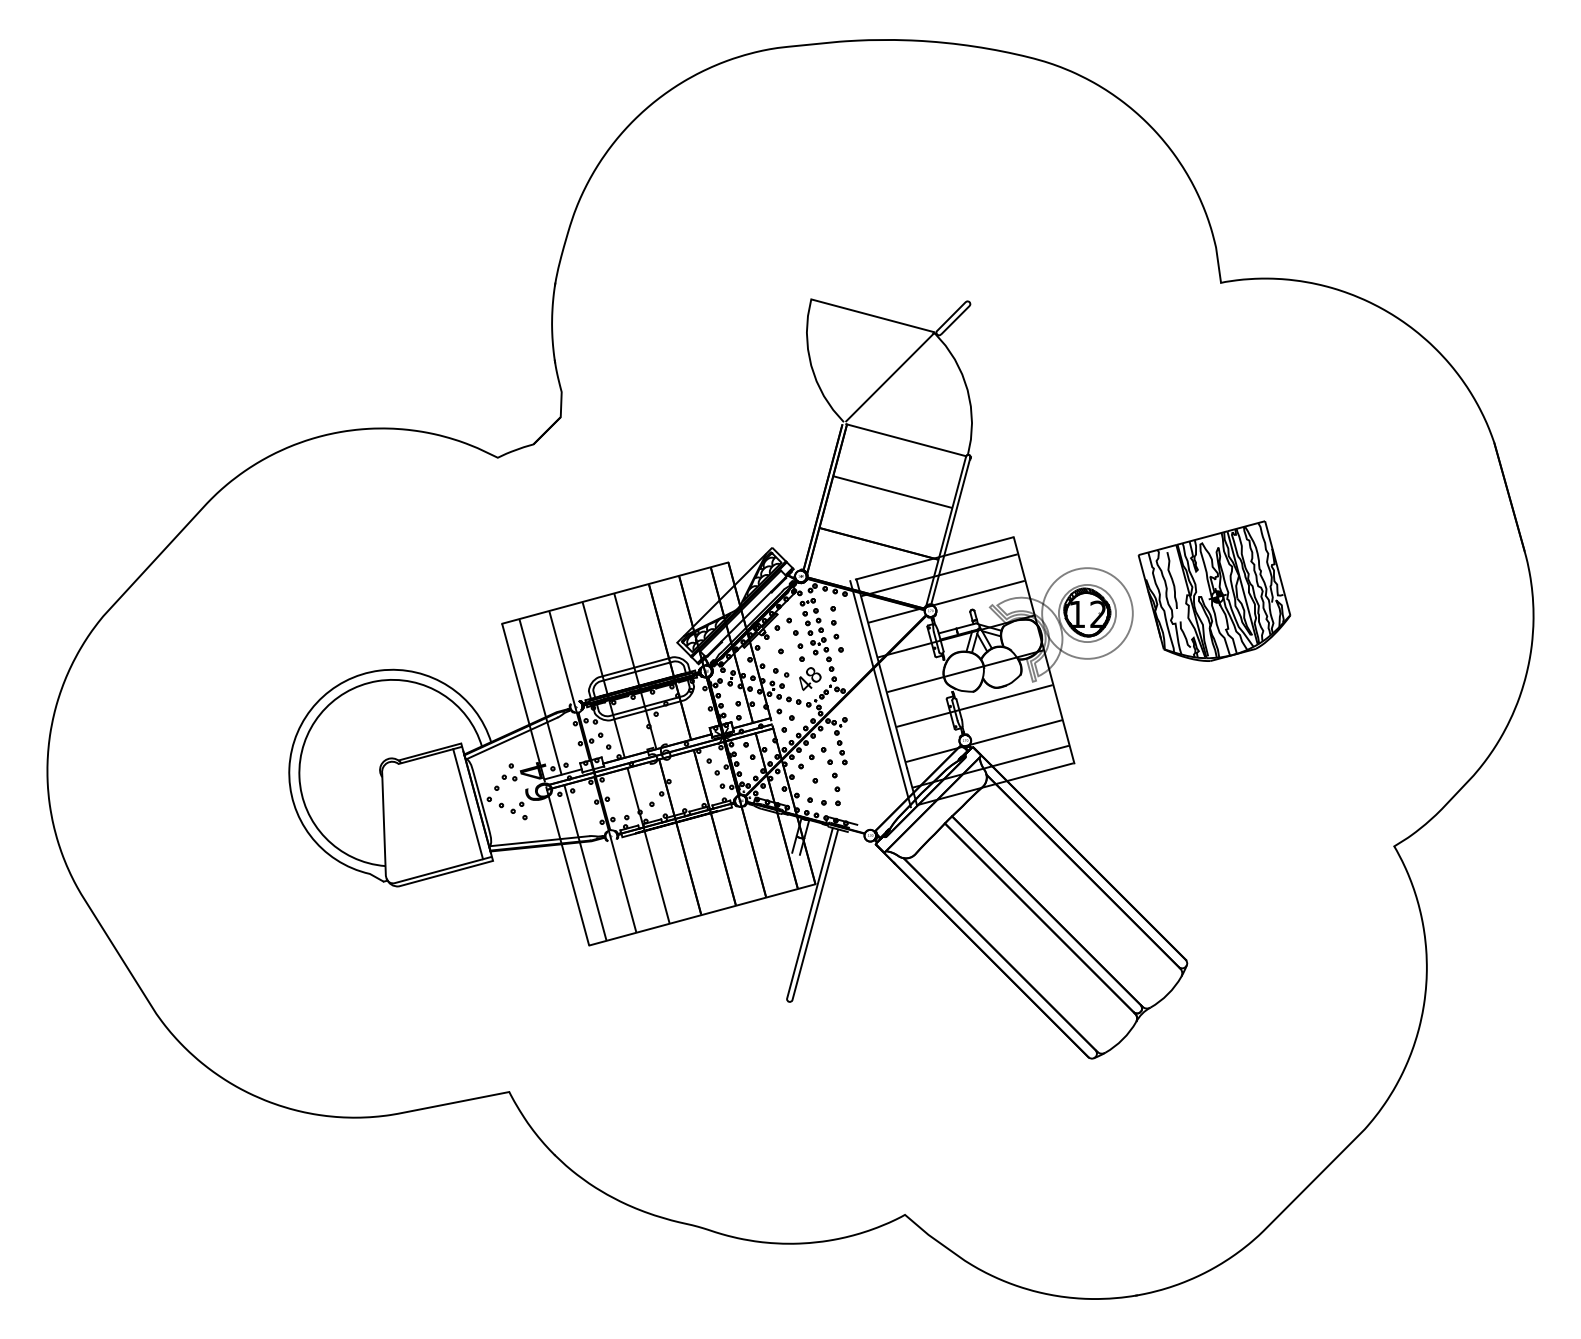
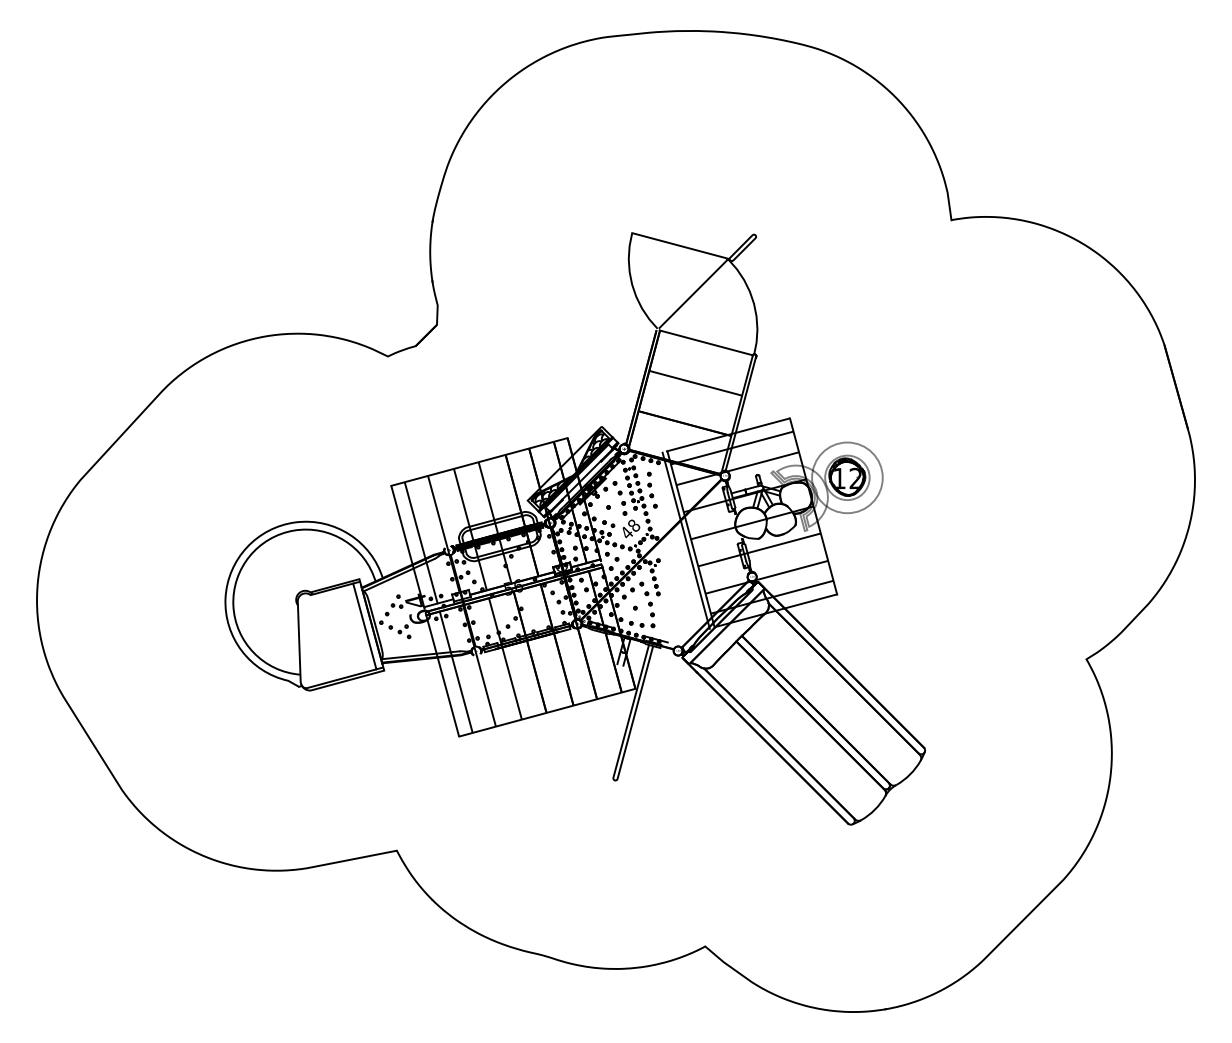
part: (1214, 590) -> (946, 459), removed

